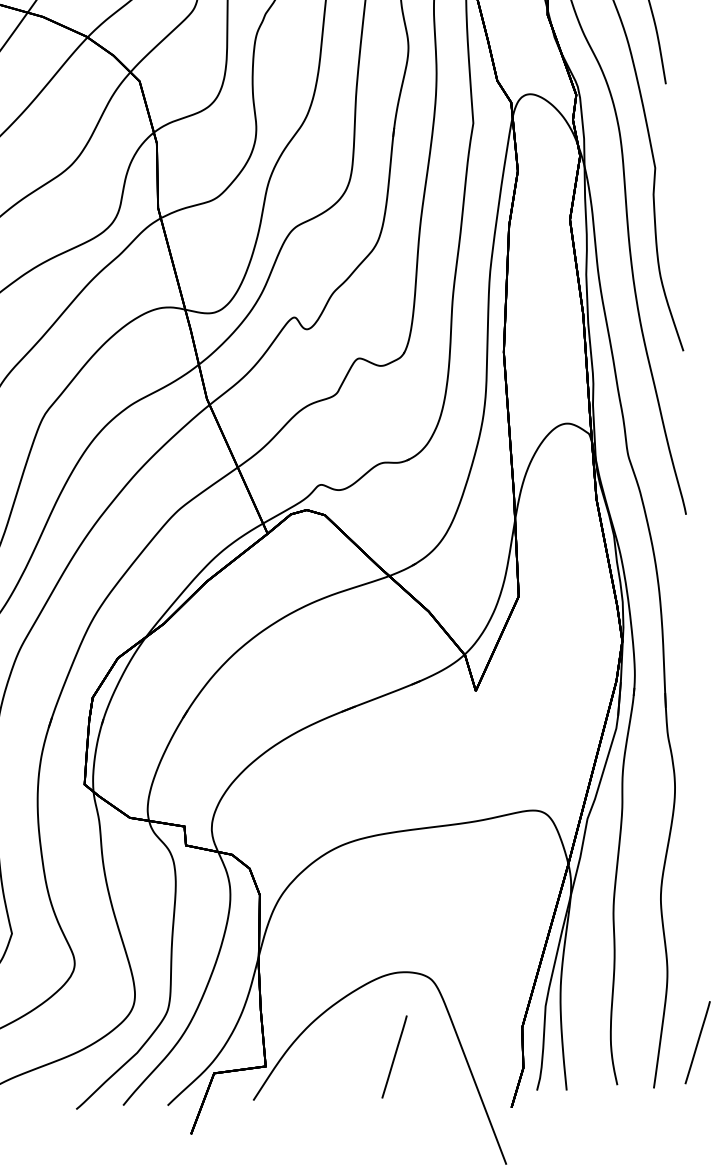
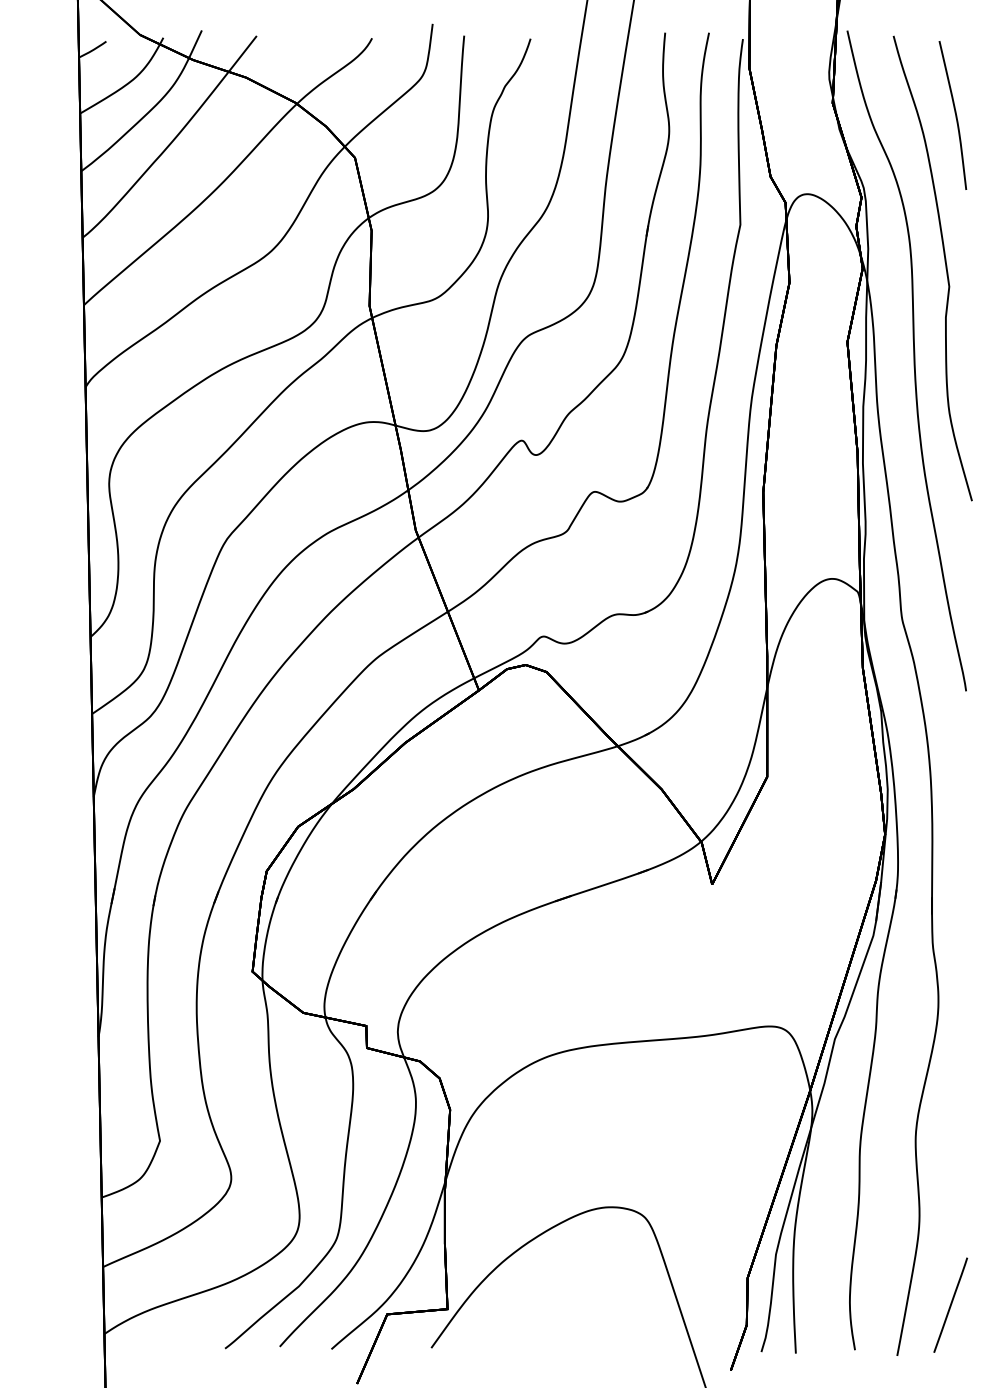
line: (394, 1056) -> (597, 1304), removed

